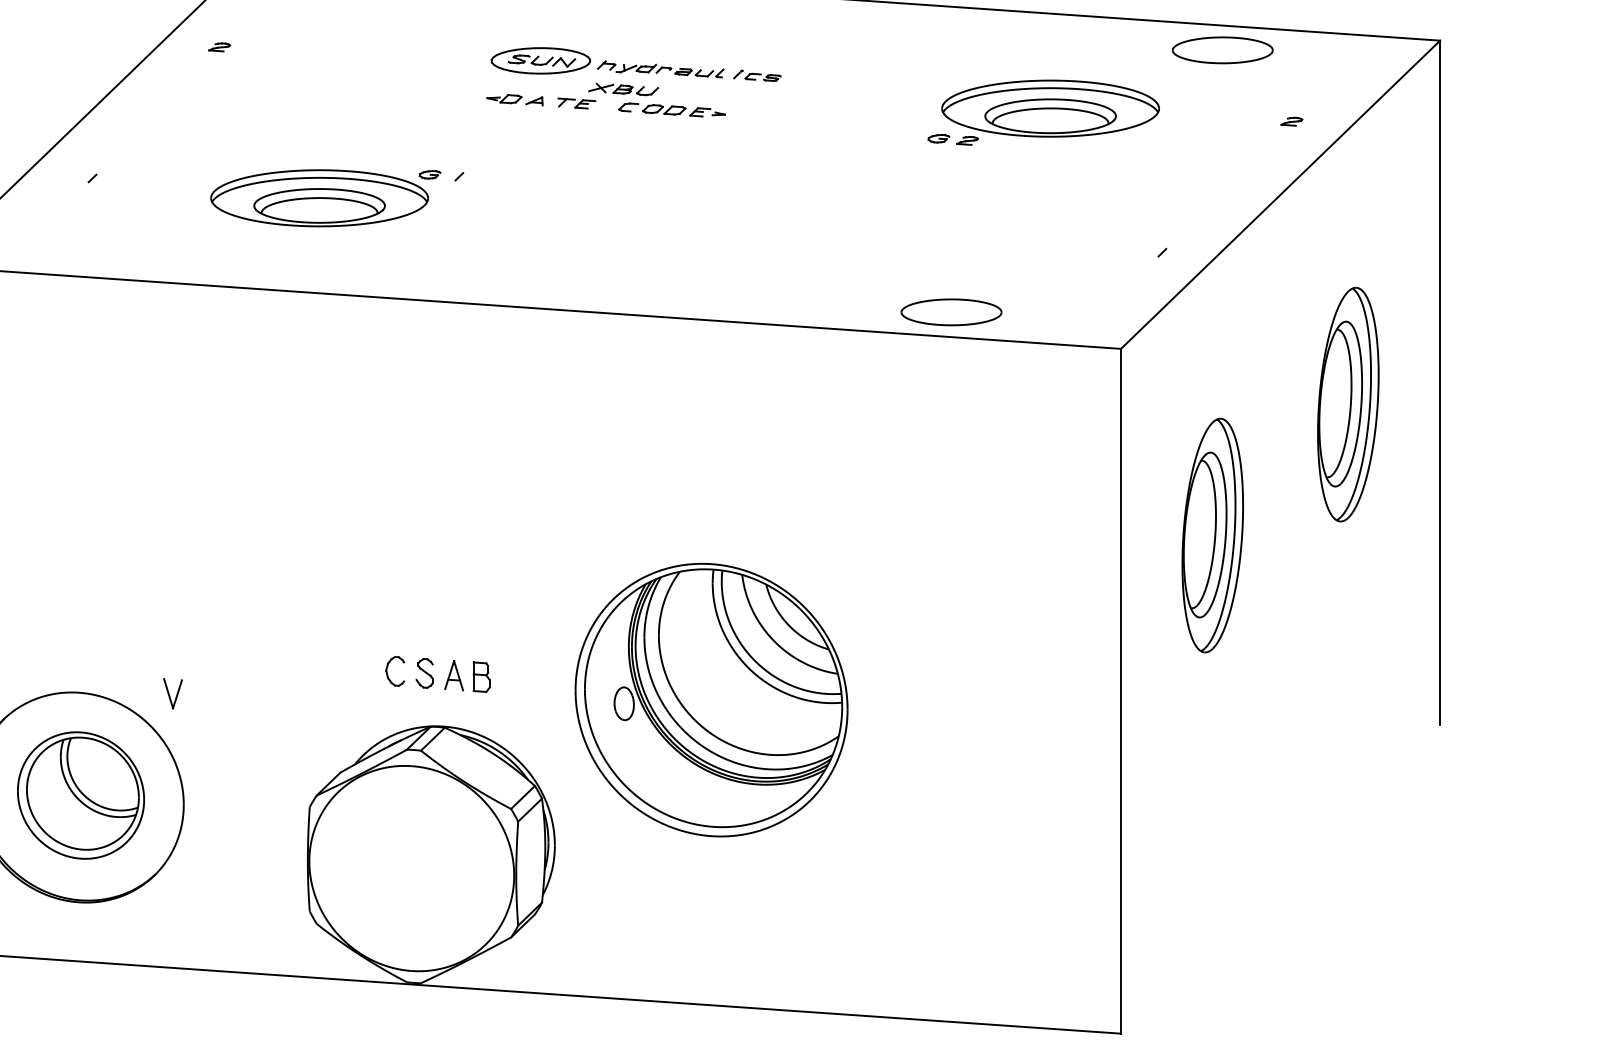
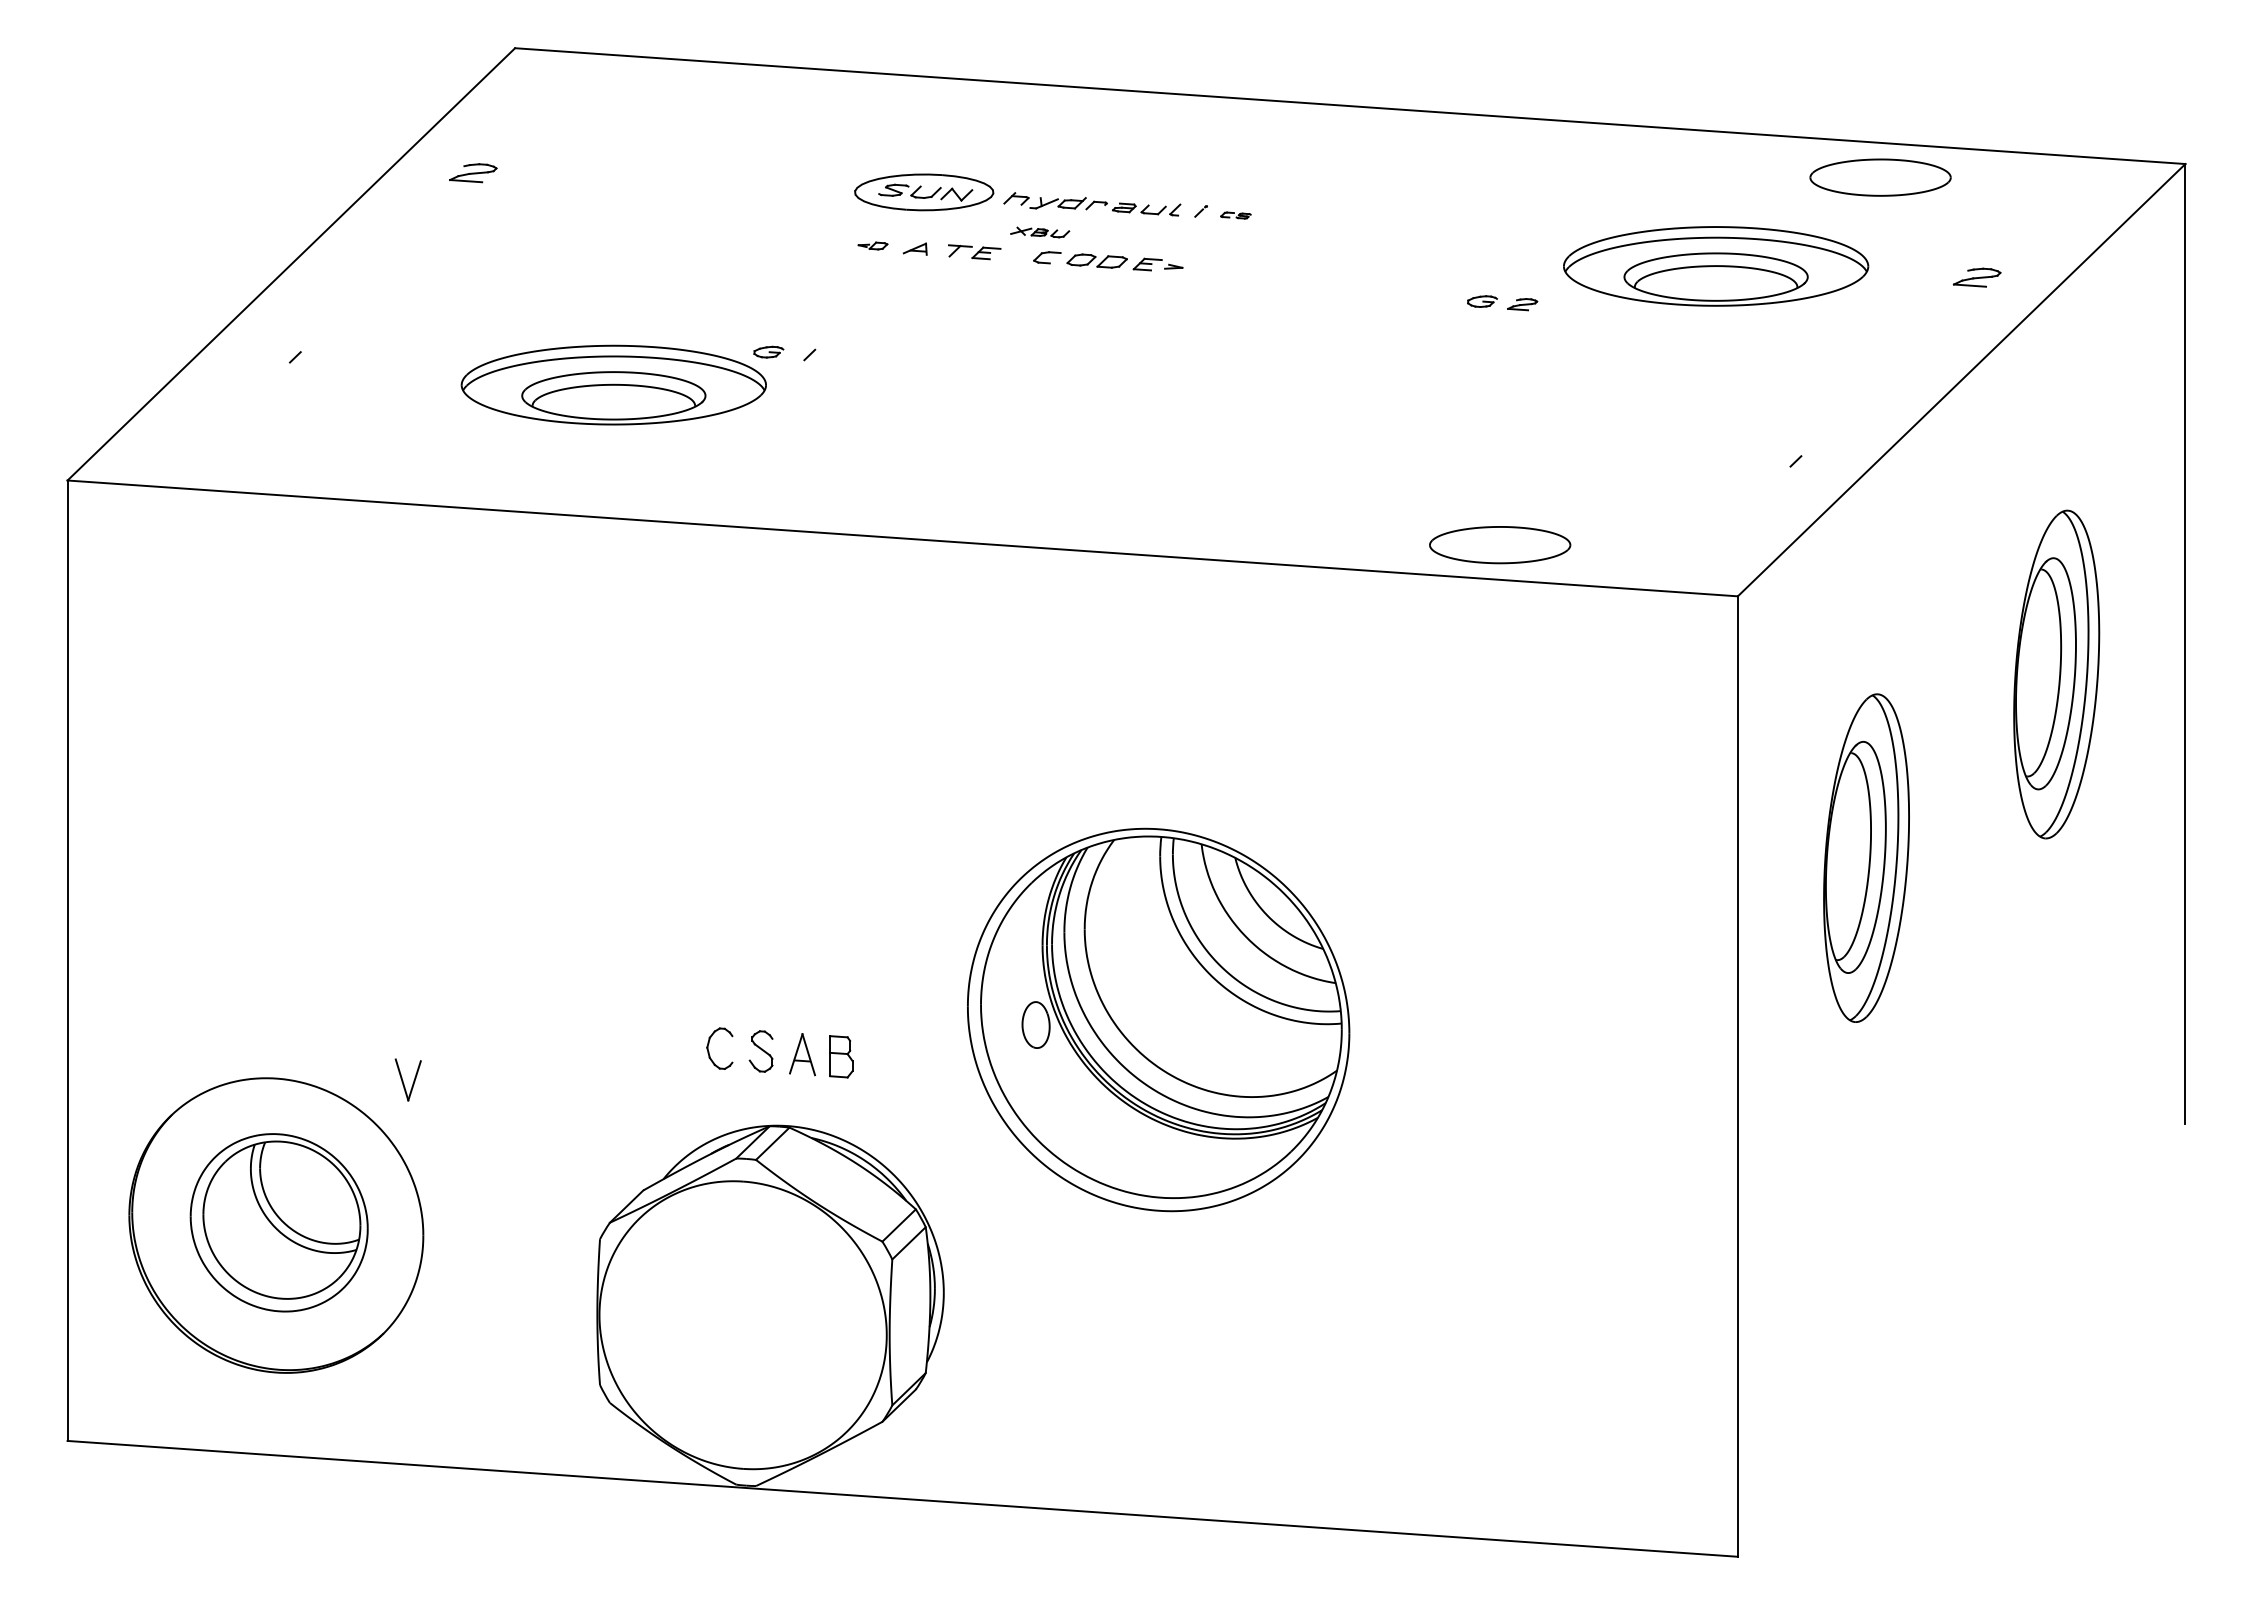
part: (219, 47) -> (473, 173), size x1.6
part: (762, 77) -> (1235, 215), size x0.6
part: (623, 89) -> (1039, 232), size x0.6
part: (504, 98) -> (872, 245), size x0.6
part: (1050, 108) -> (1716, 266), moved
part: (1291, 121) -> (1977, 277), size x1.6
part: (711, 699) -> (1158, 1019), moved

